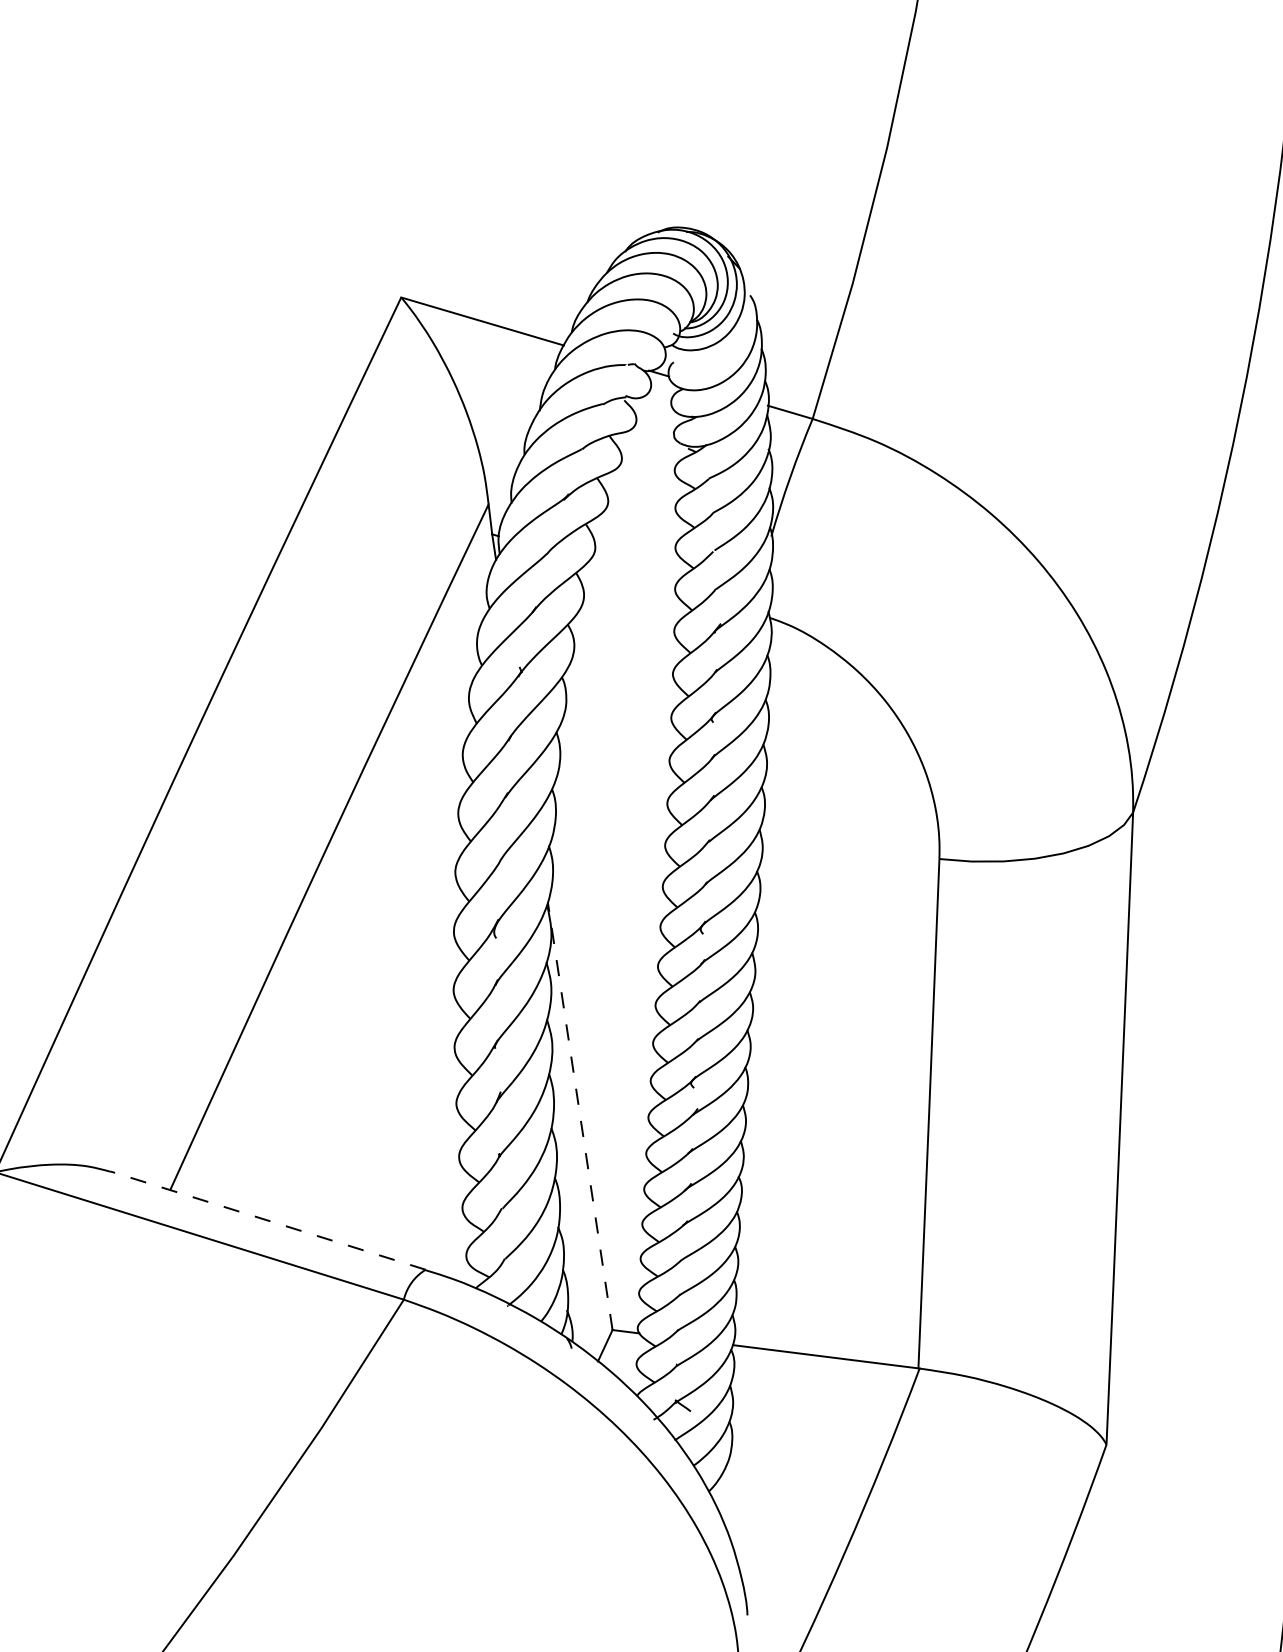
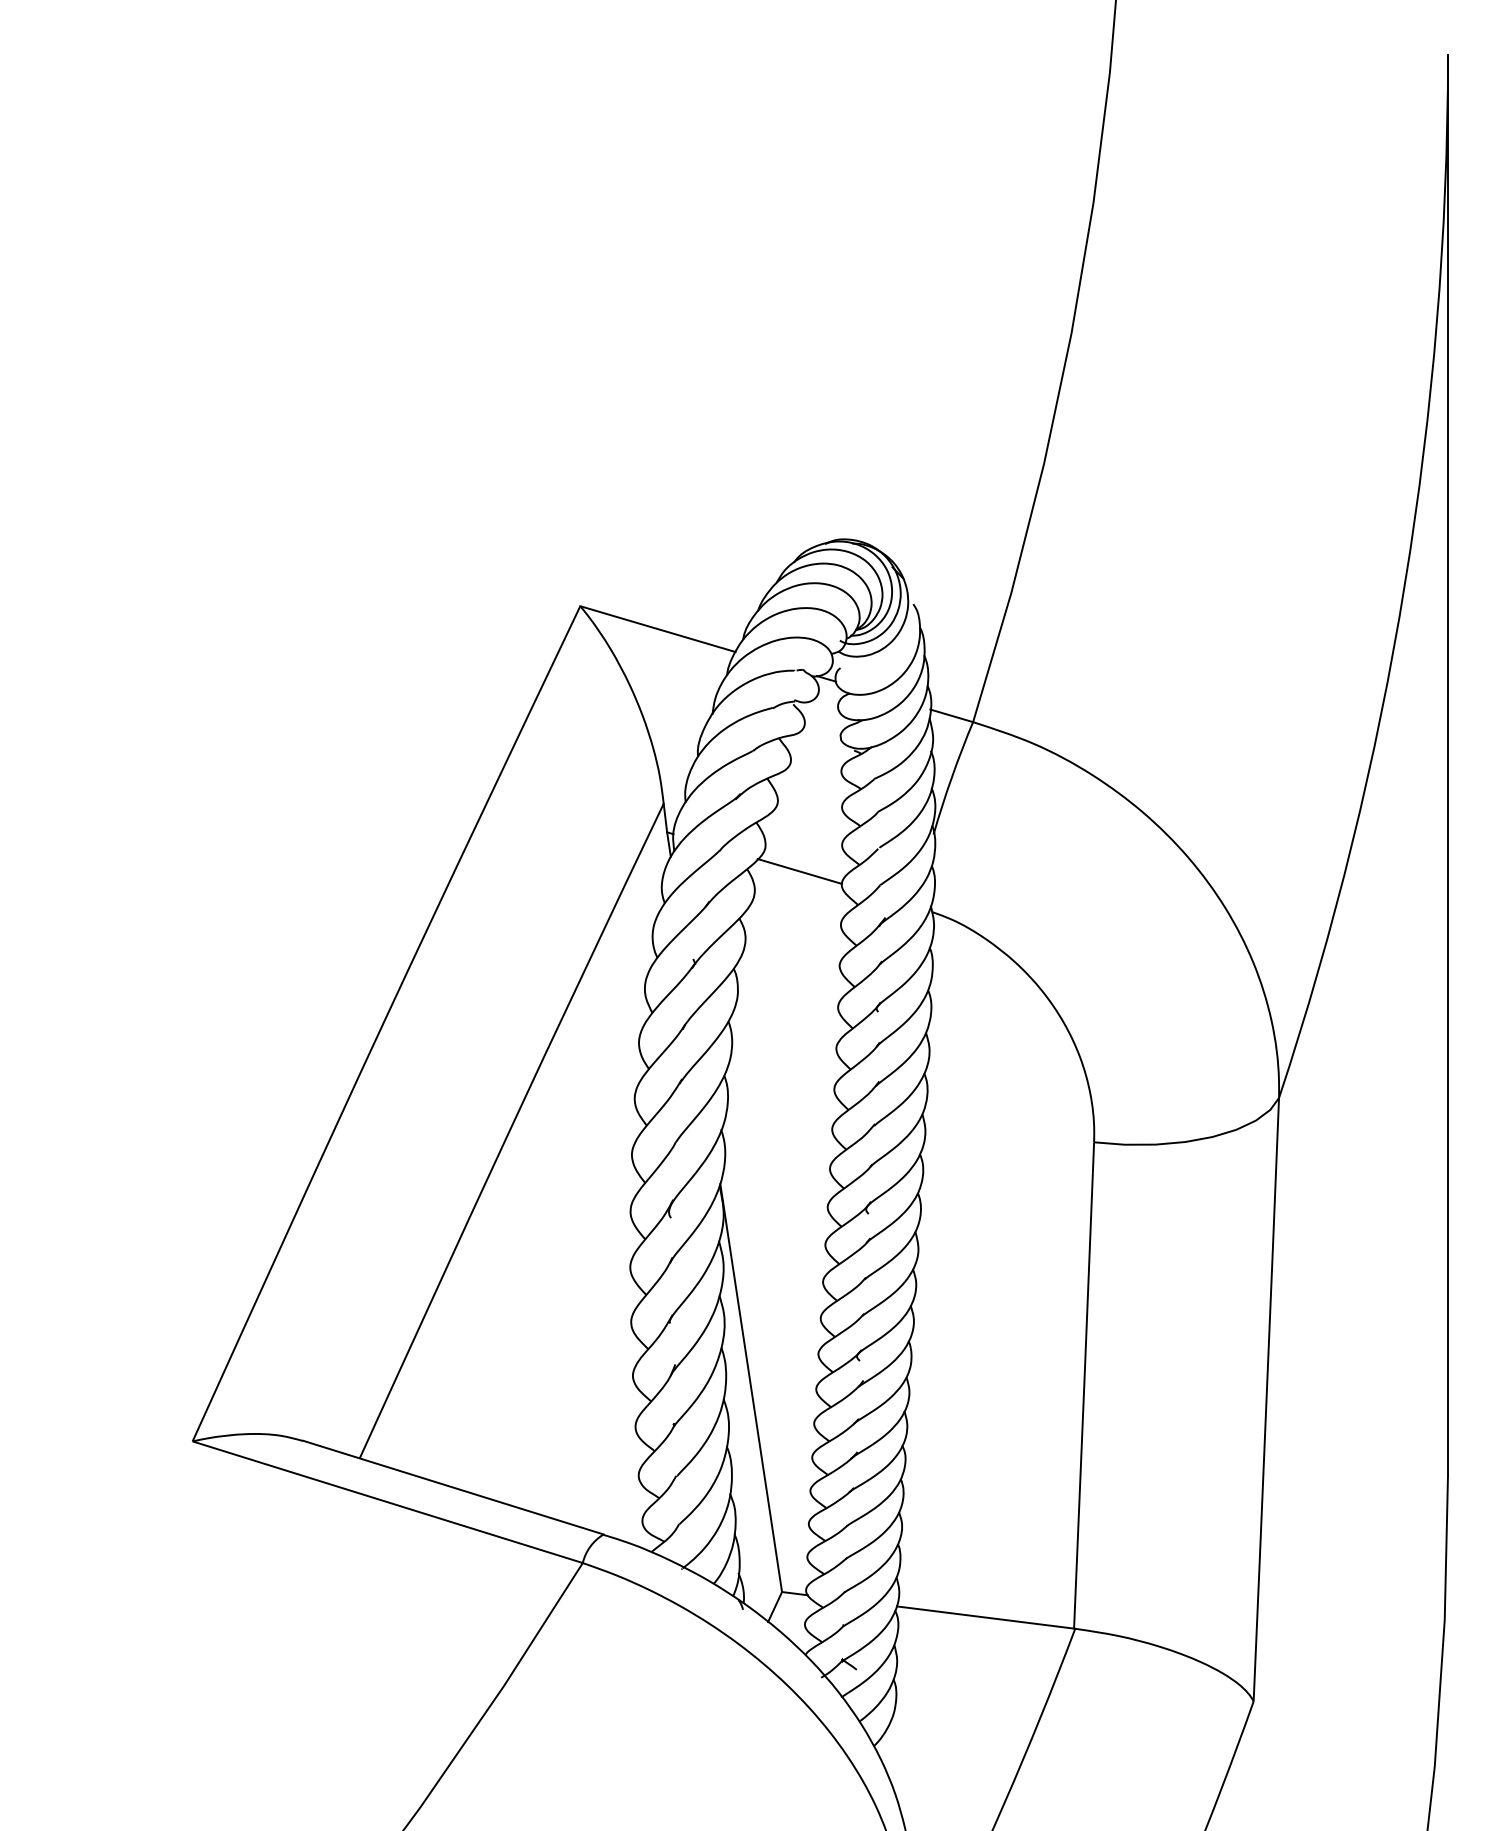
line: (630, 575) -> (799, 871), added
line: (580, 1115) -> (751, 1387), dashed -> solid
line: (267, 1220) -> (452, 1487), dashed -> solid

